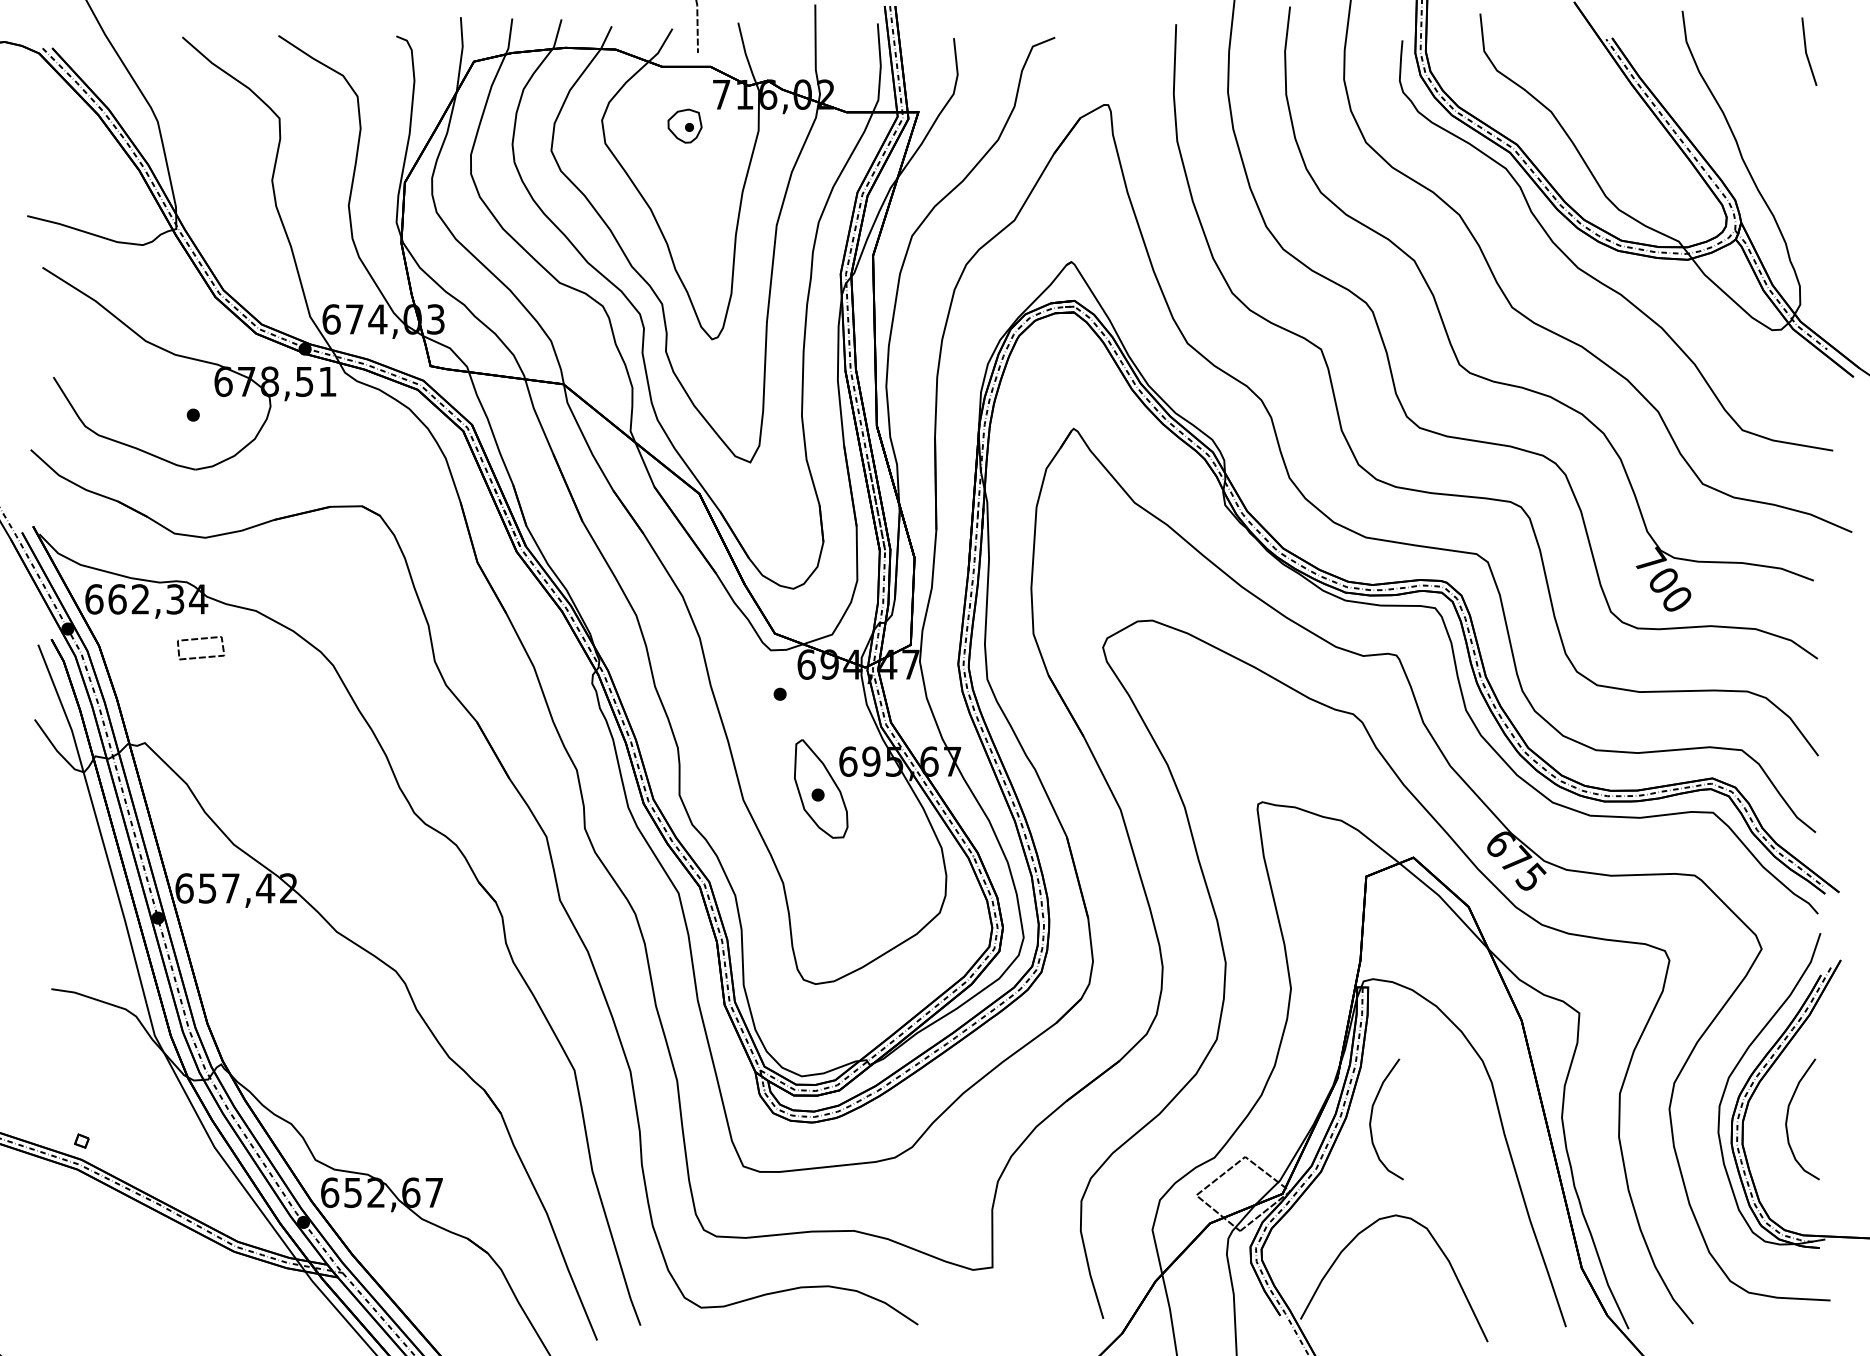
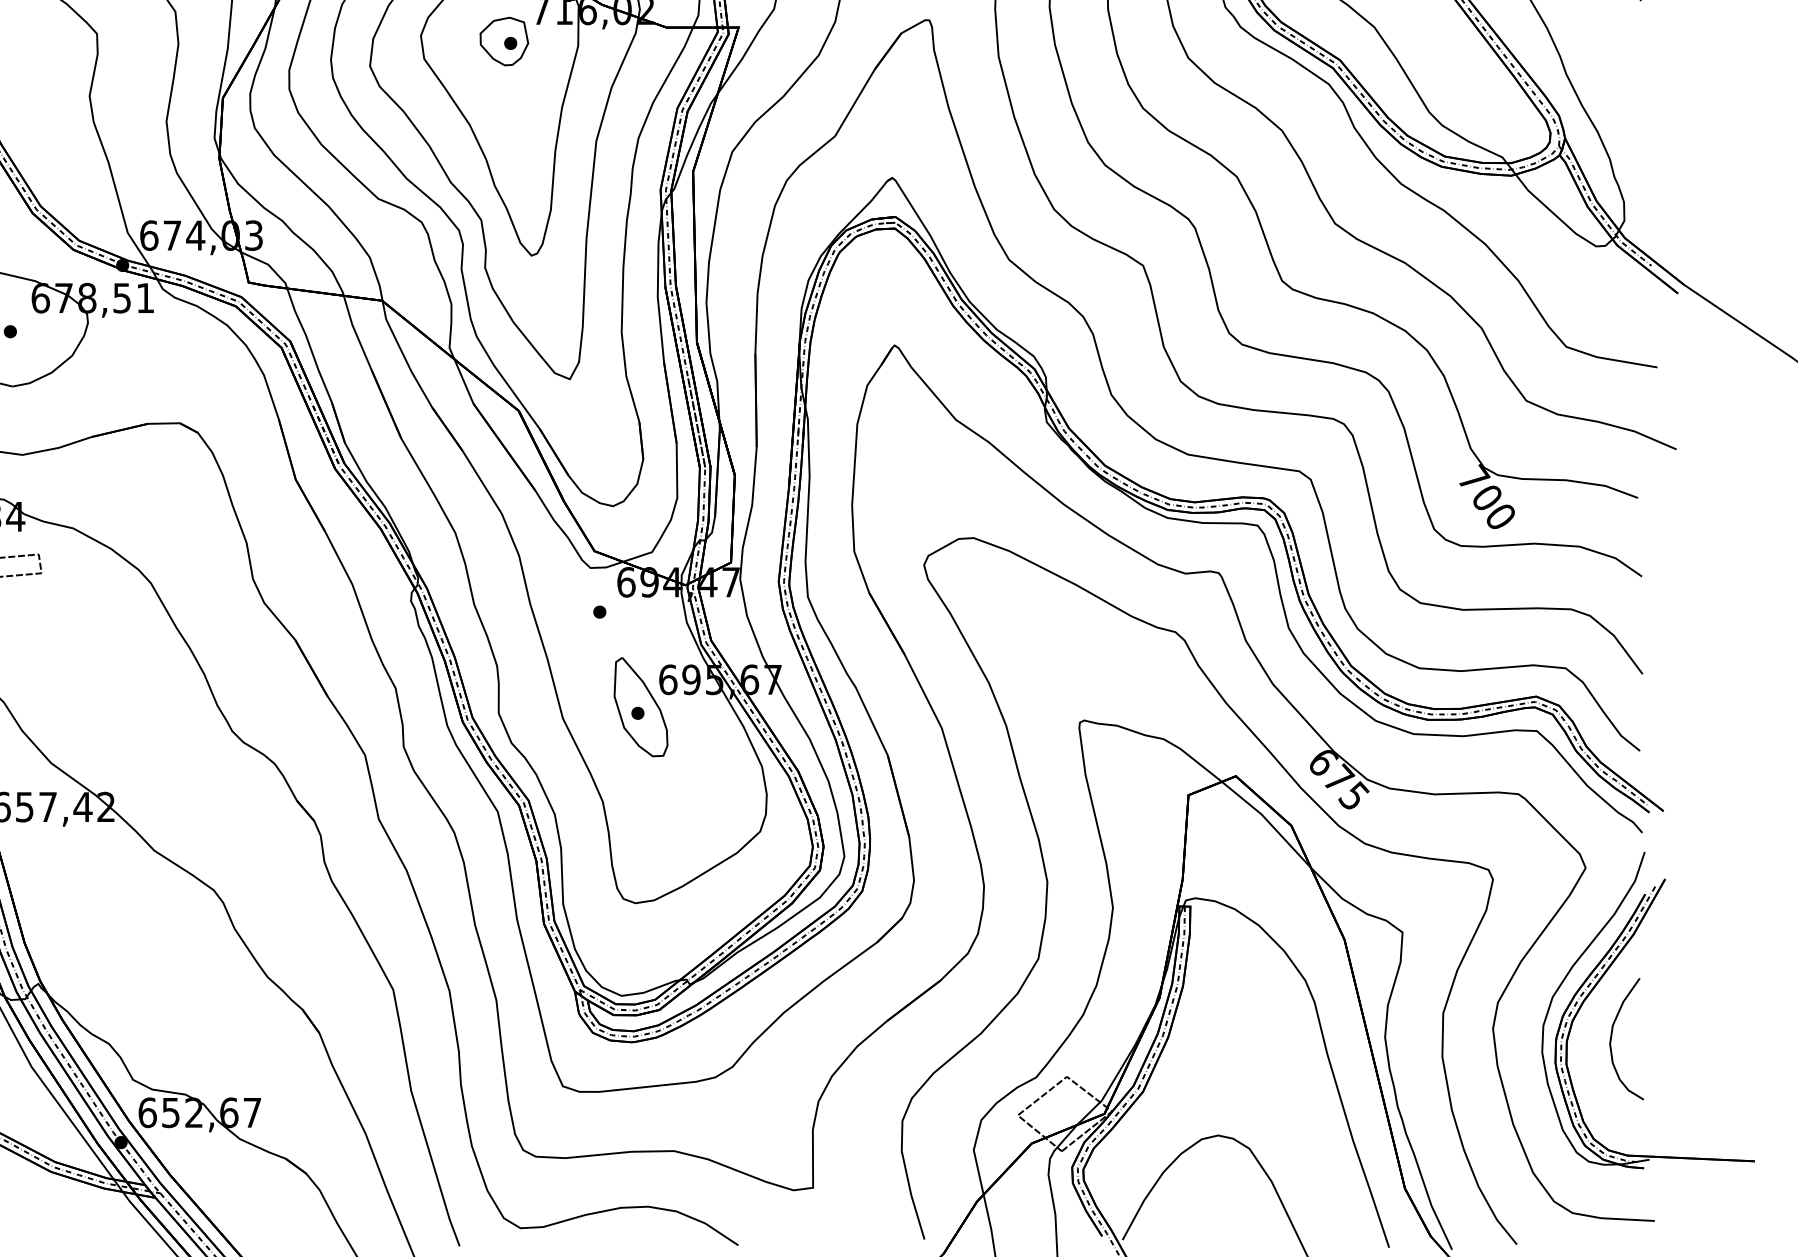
part: (684, 125) -> (503, 40), size x1.43
curve: (1372, 1116) -> (1194, 1036), removed

